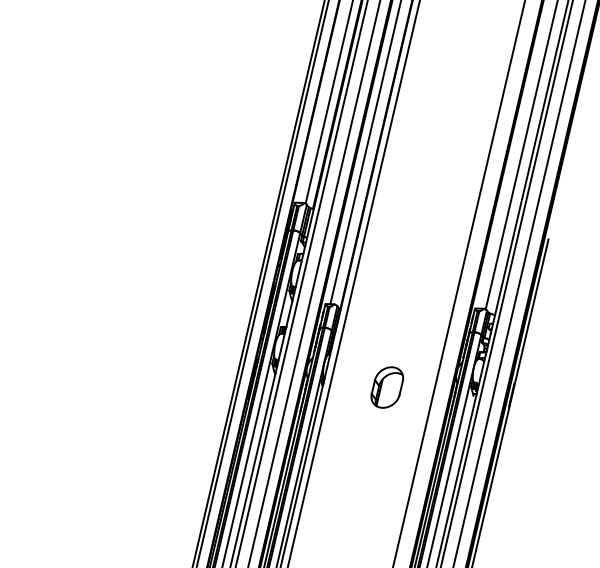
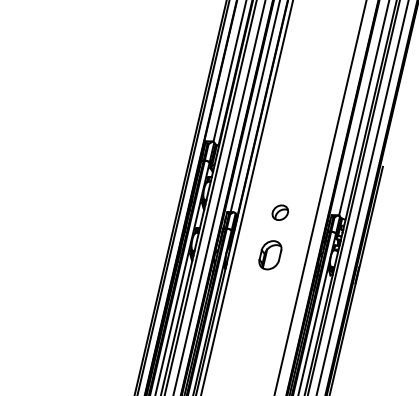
part: (401, 304) -> (280, 212), added
part: (387, 387) -> (270, 255), moved

